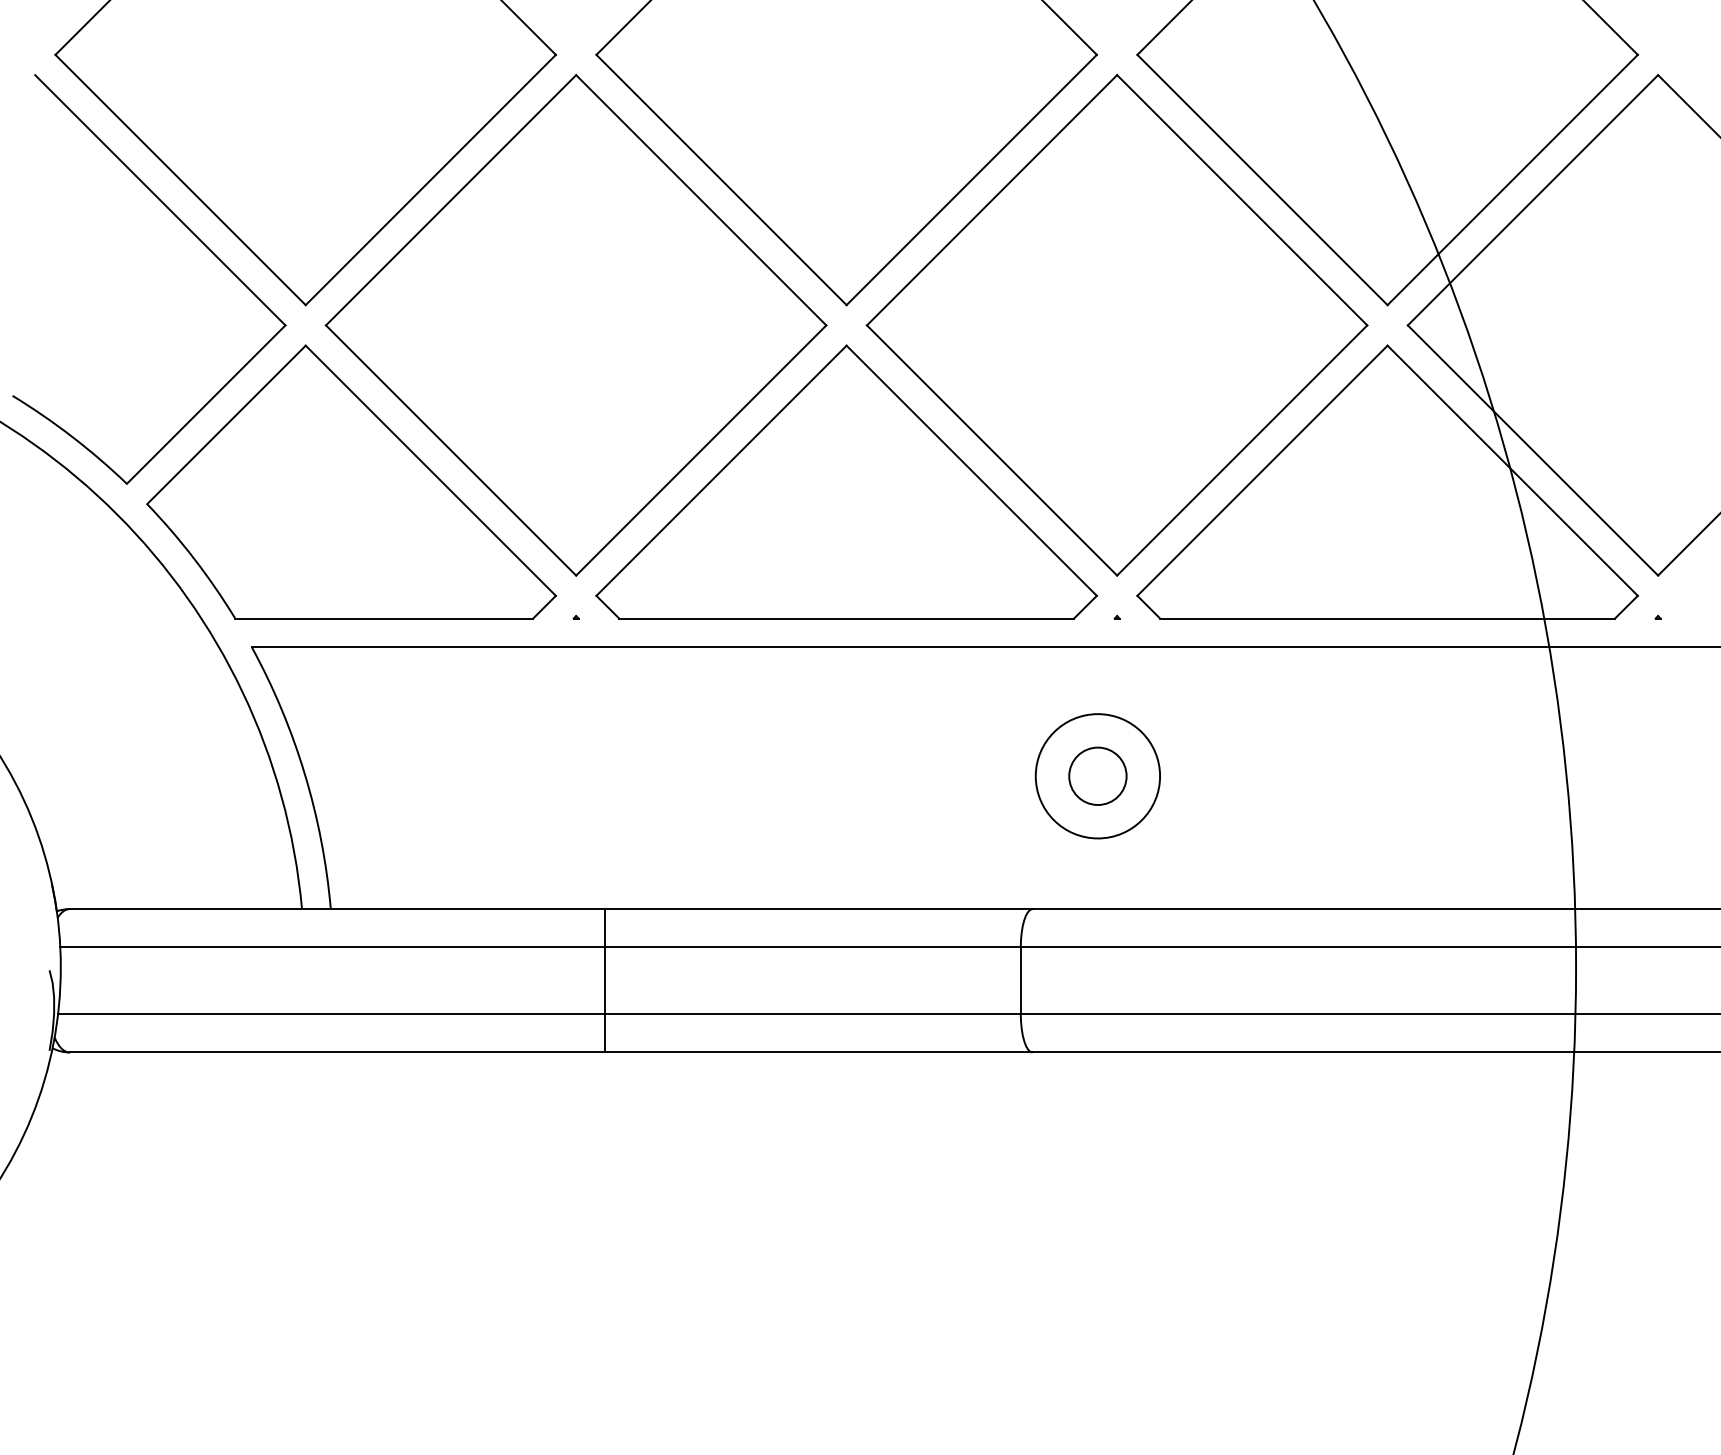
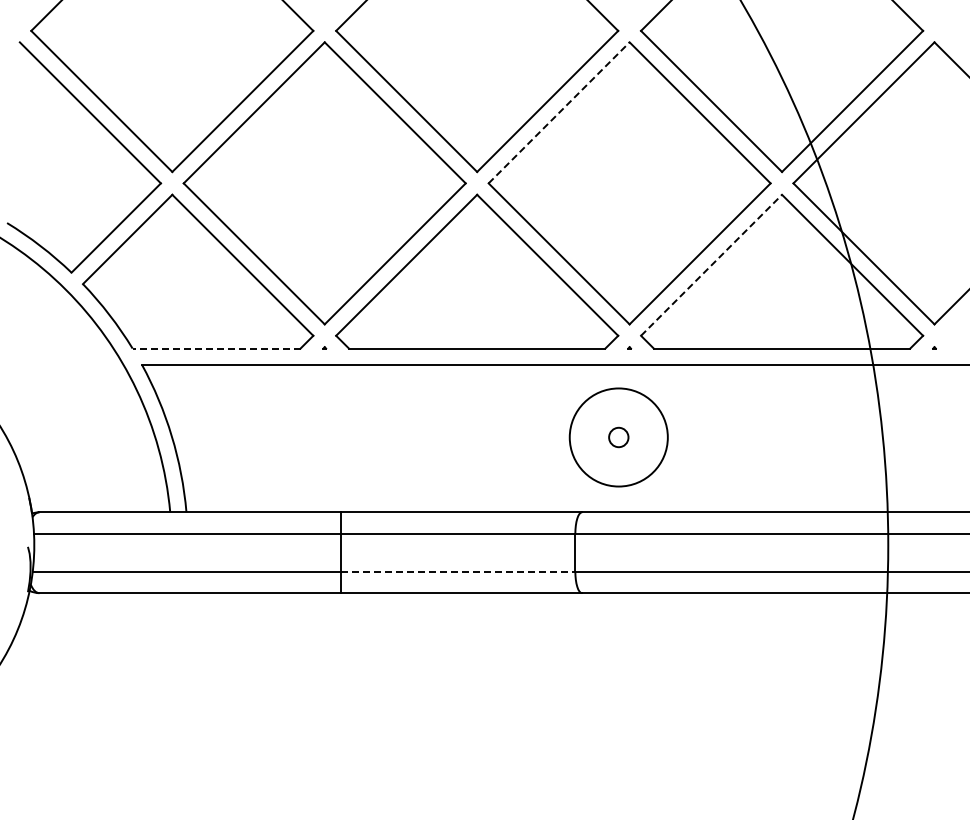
line: (992, 199) -> (559, 112), solid -> dashed
line: (1262, 471) -> (711, 265), solid -> dashed
line: (384, 618) -> (216, 348), solid -> dashed
circle: (1097, 776) -> (618, 437), size x0.6
circle: (1097, 776) -> (618, 437), size x1.4
line: (813, 1014) -> (458, 571), solid -> dashed

